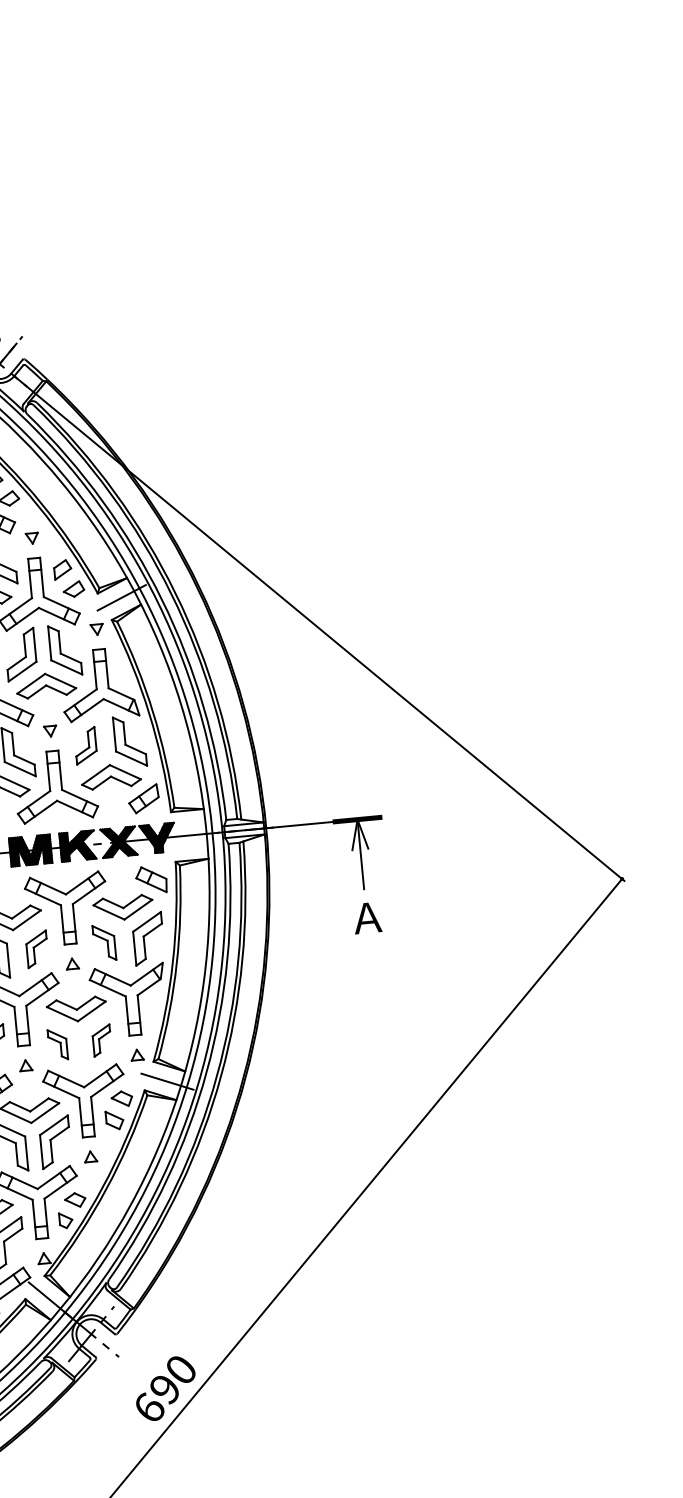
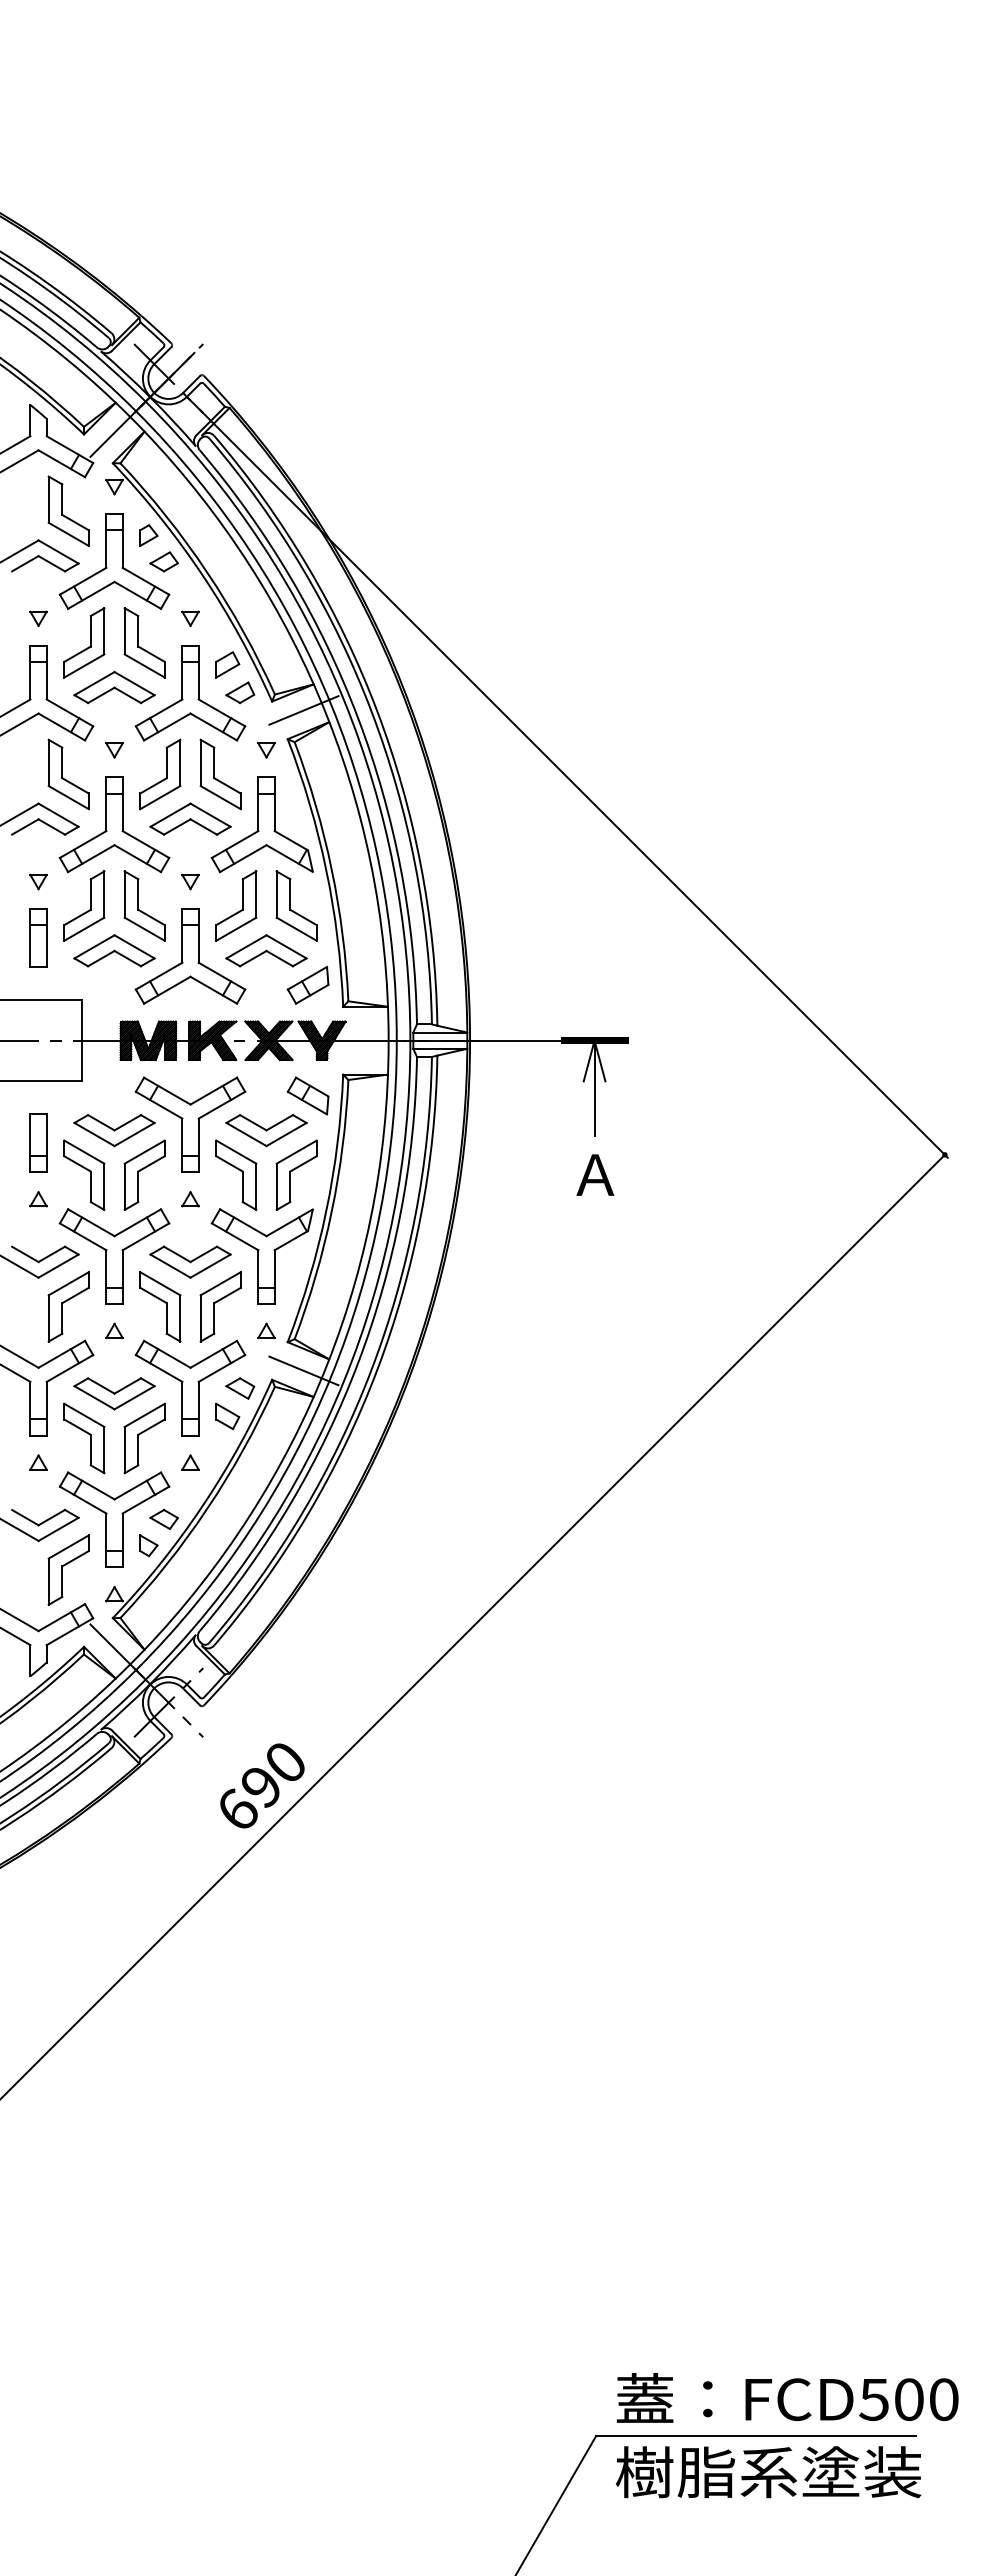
part: (85, 745) -> (236, 905), size x1.43
part: (104, 942) -> (236, 1174), size x1.43
part: (37, 948) -> (144, 1174), size x1.43
part: (101, 1040) -> (220, 1306), size x1.67
part: (57, 1044) -> (160, 1306), size x1.67

